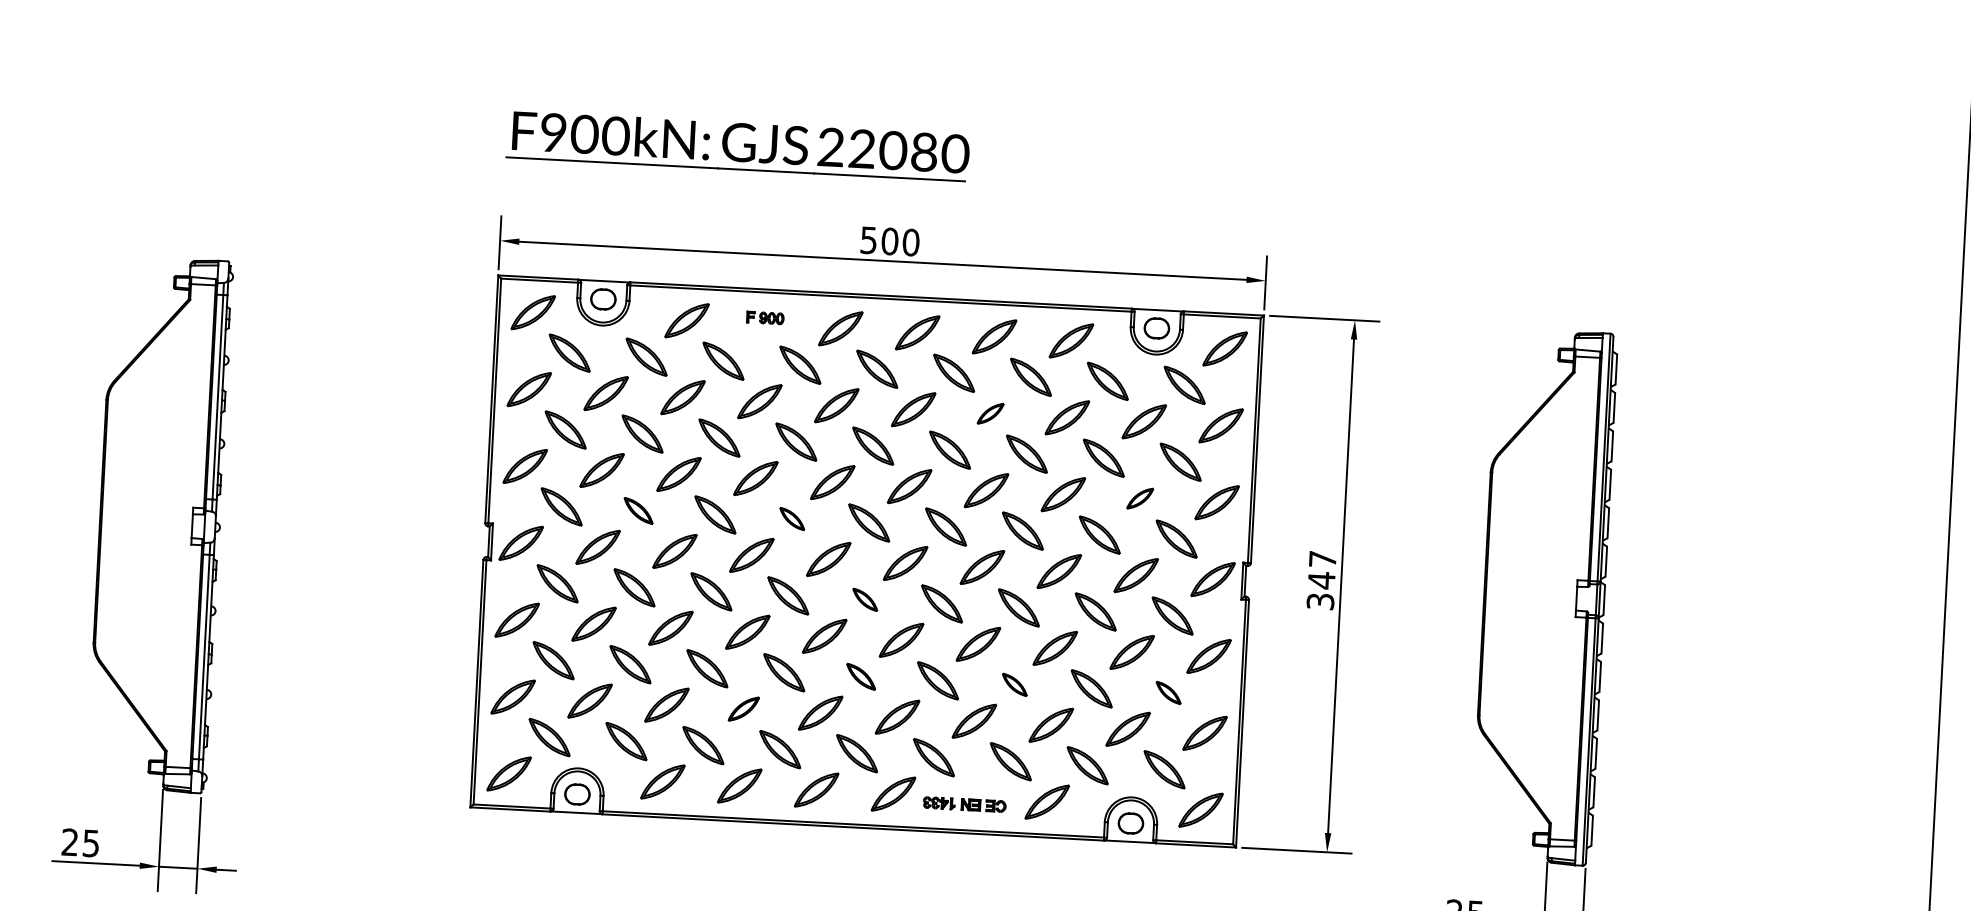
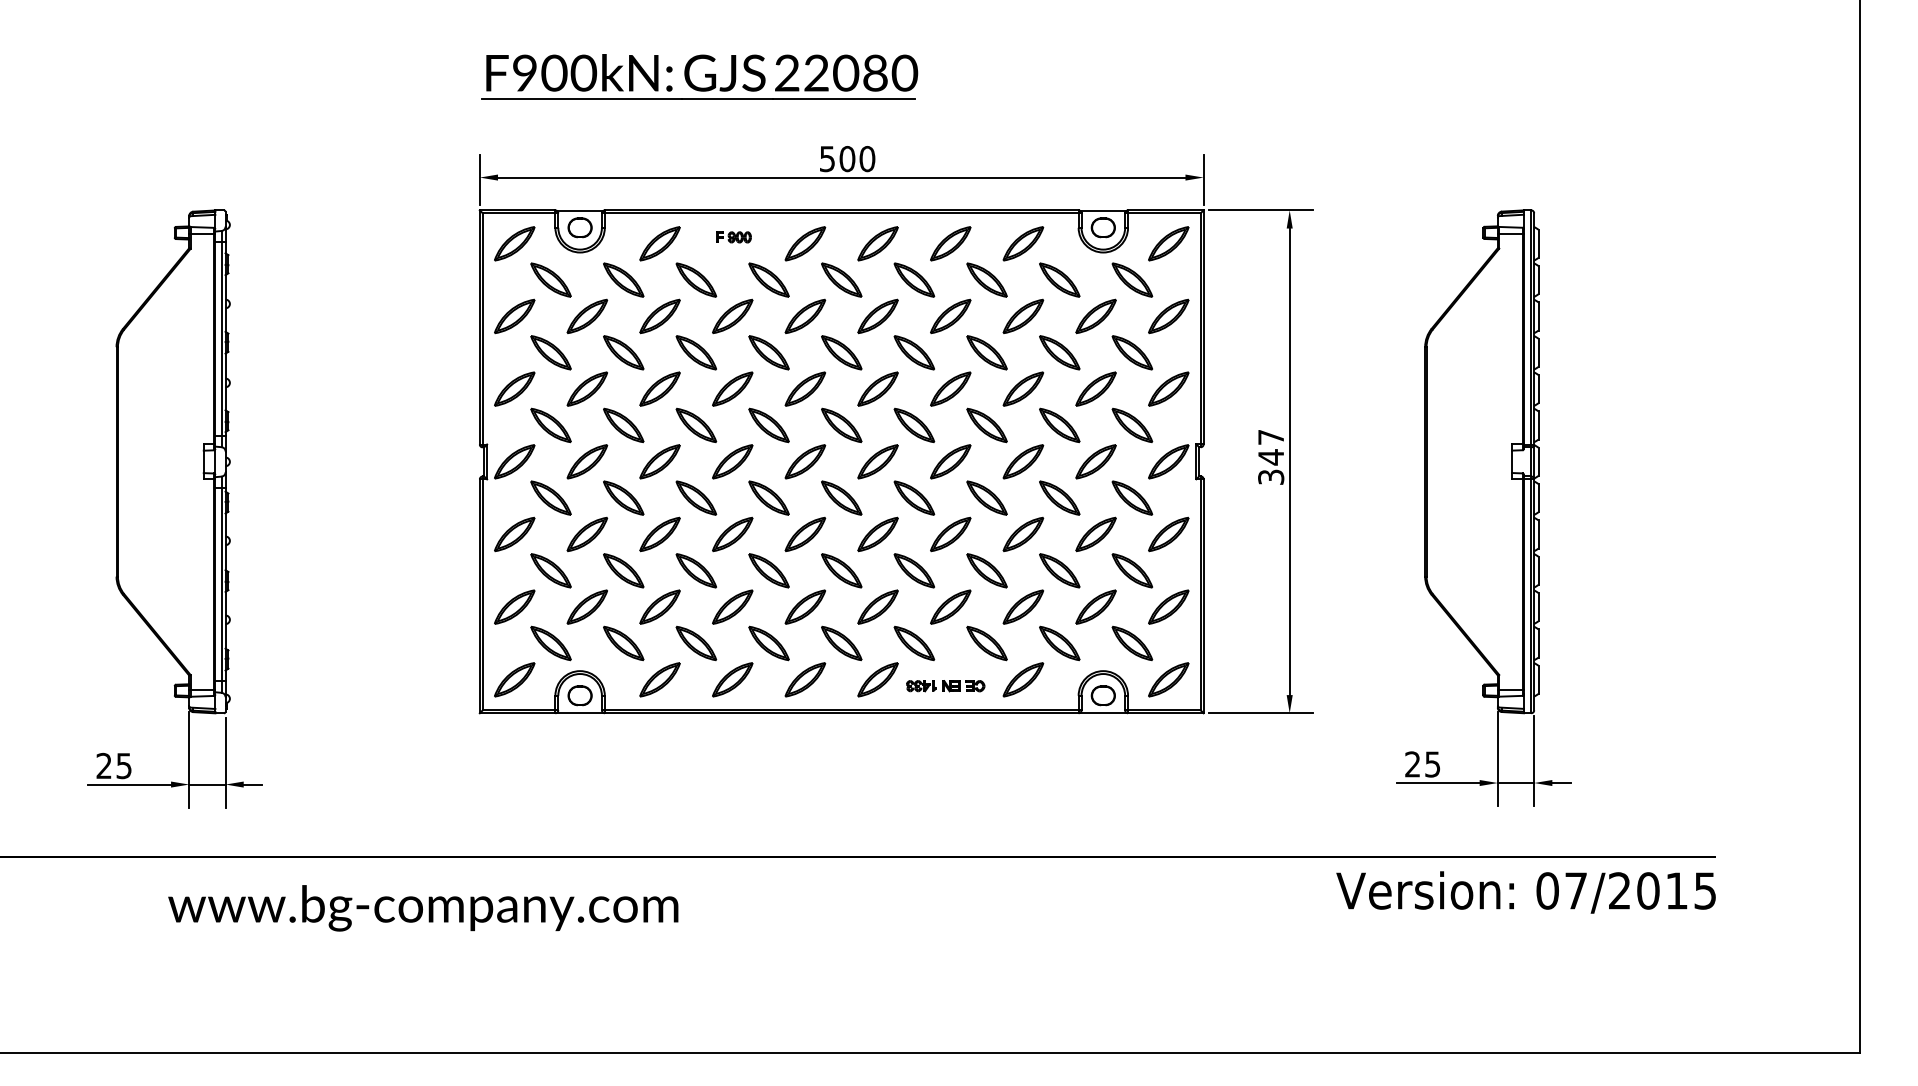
part: (990, 413) -> (950, 316), size x1.67
part: (1139, 497) -> (1095, 388), size x1.67
part: (638, 510) -> (623, 425), size x1.43
part: (791, 519) -> (768, 425), size x1.67
part: (864, 599) -> (841, 497), size x1.67
part: (860, 676) -> (841, 570), size x1.43
part: (1014, 684) -> (986, 570), size x1.67
part: (1168, 692) -> (1132, 570), size x1.67
part: (743, 708) -> (732, 606), size x1.43

